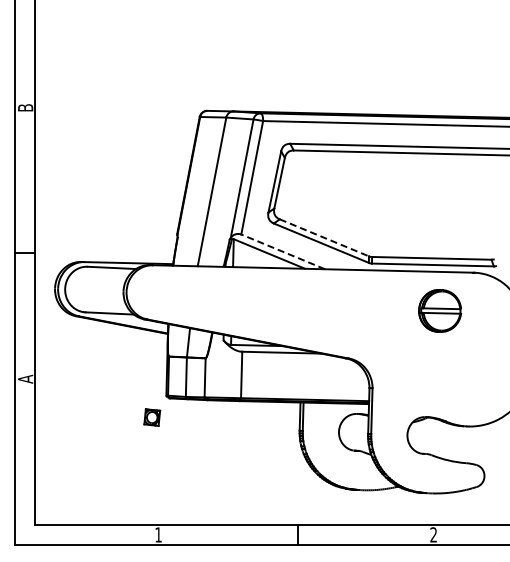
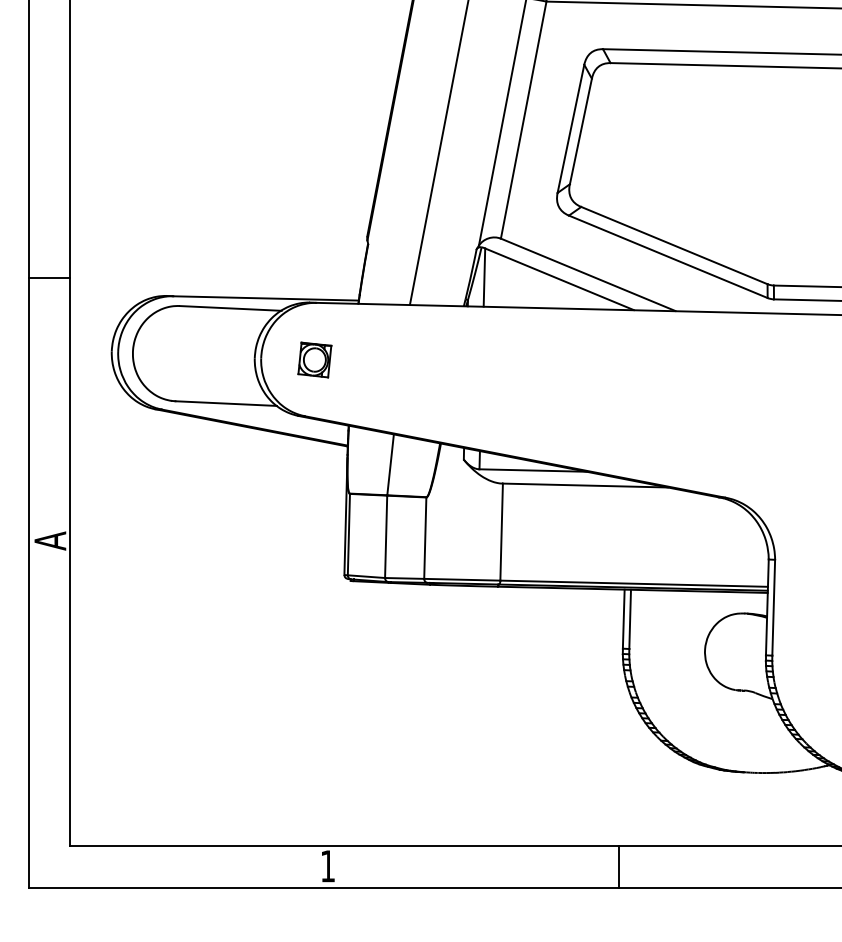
line: (324, 238) -> (674, 246), dashed -> solid
line: (282, 251) -> (586, 274), dashed -> solid
part: (152, 417) -> (315, 359), moved

